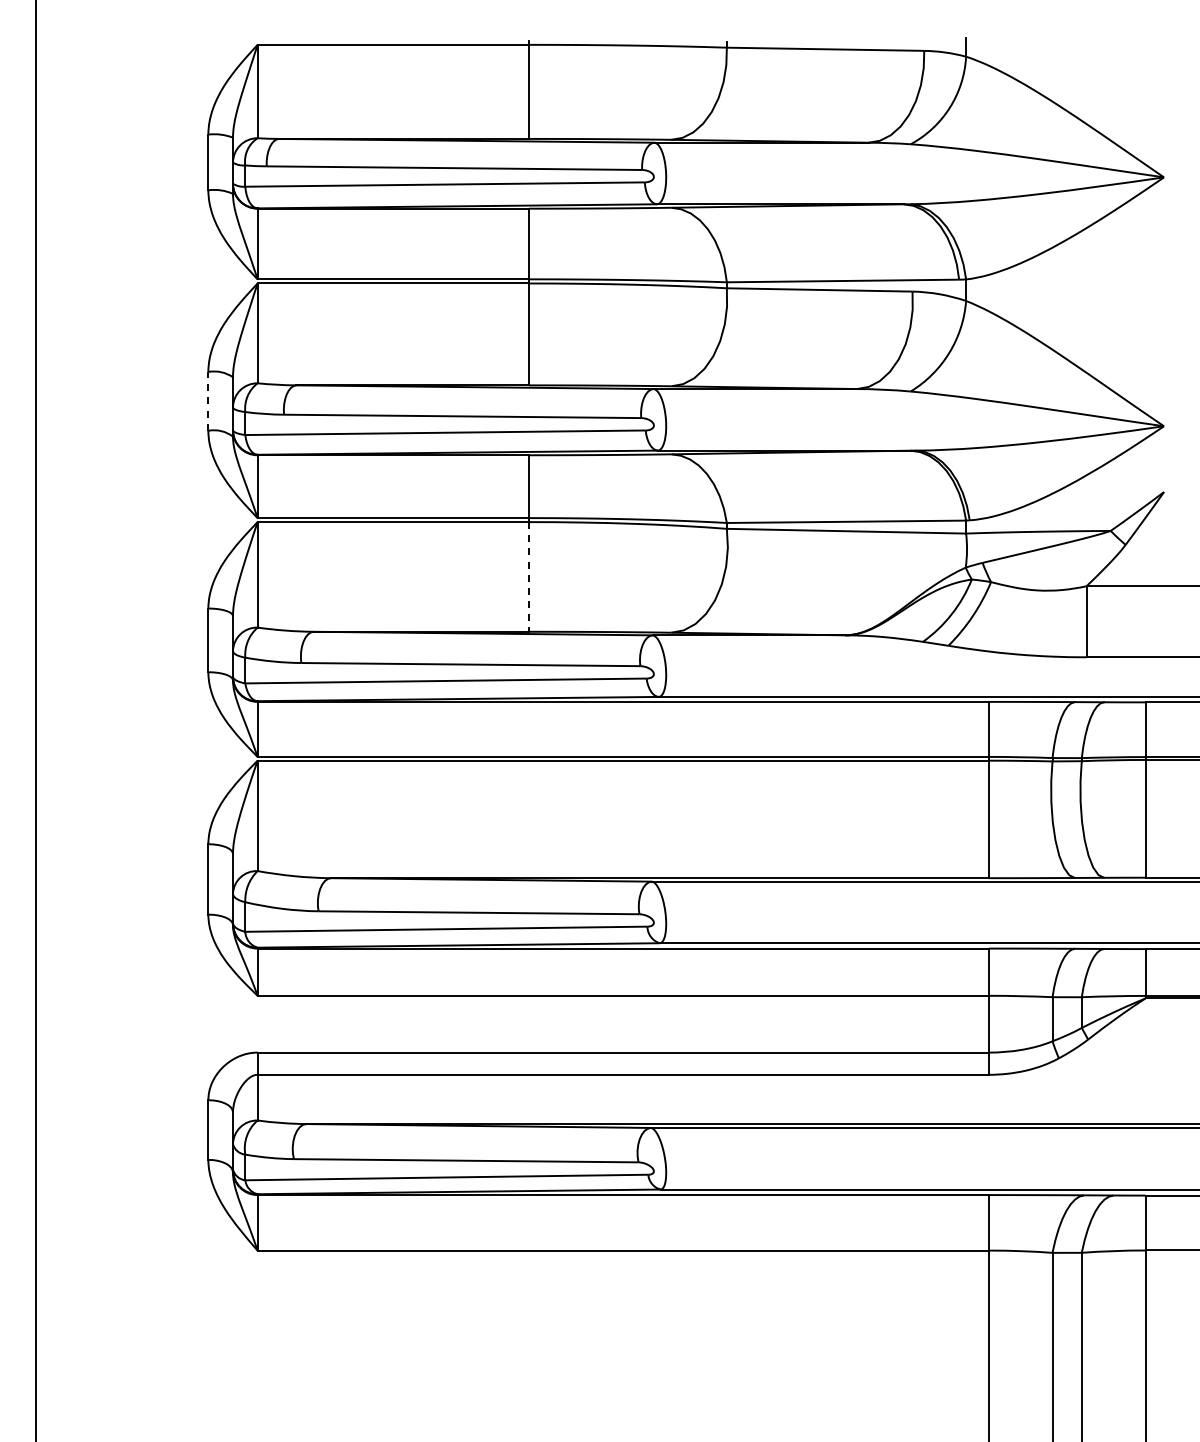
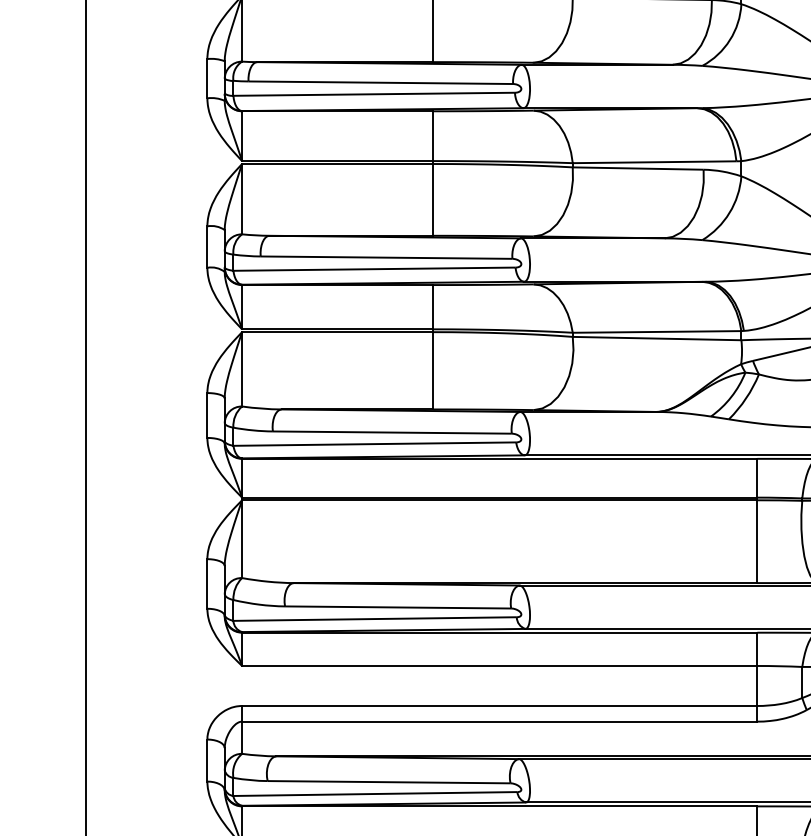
line: (208, 400) -> (207, 246), dashed -> solid
line: (528, 576) -> (432, 370), dashed -> solid

